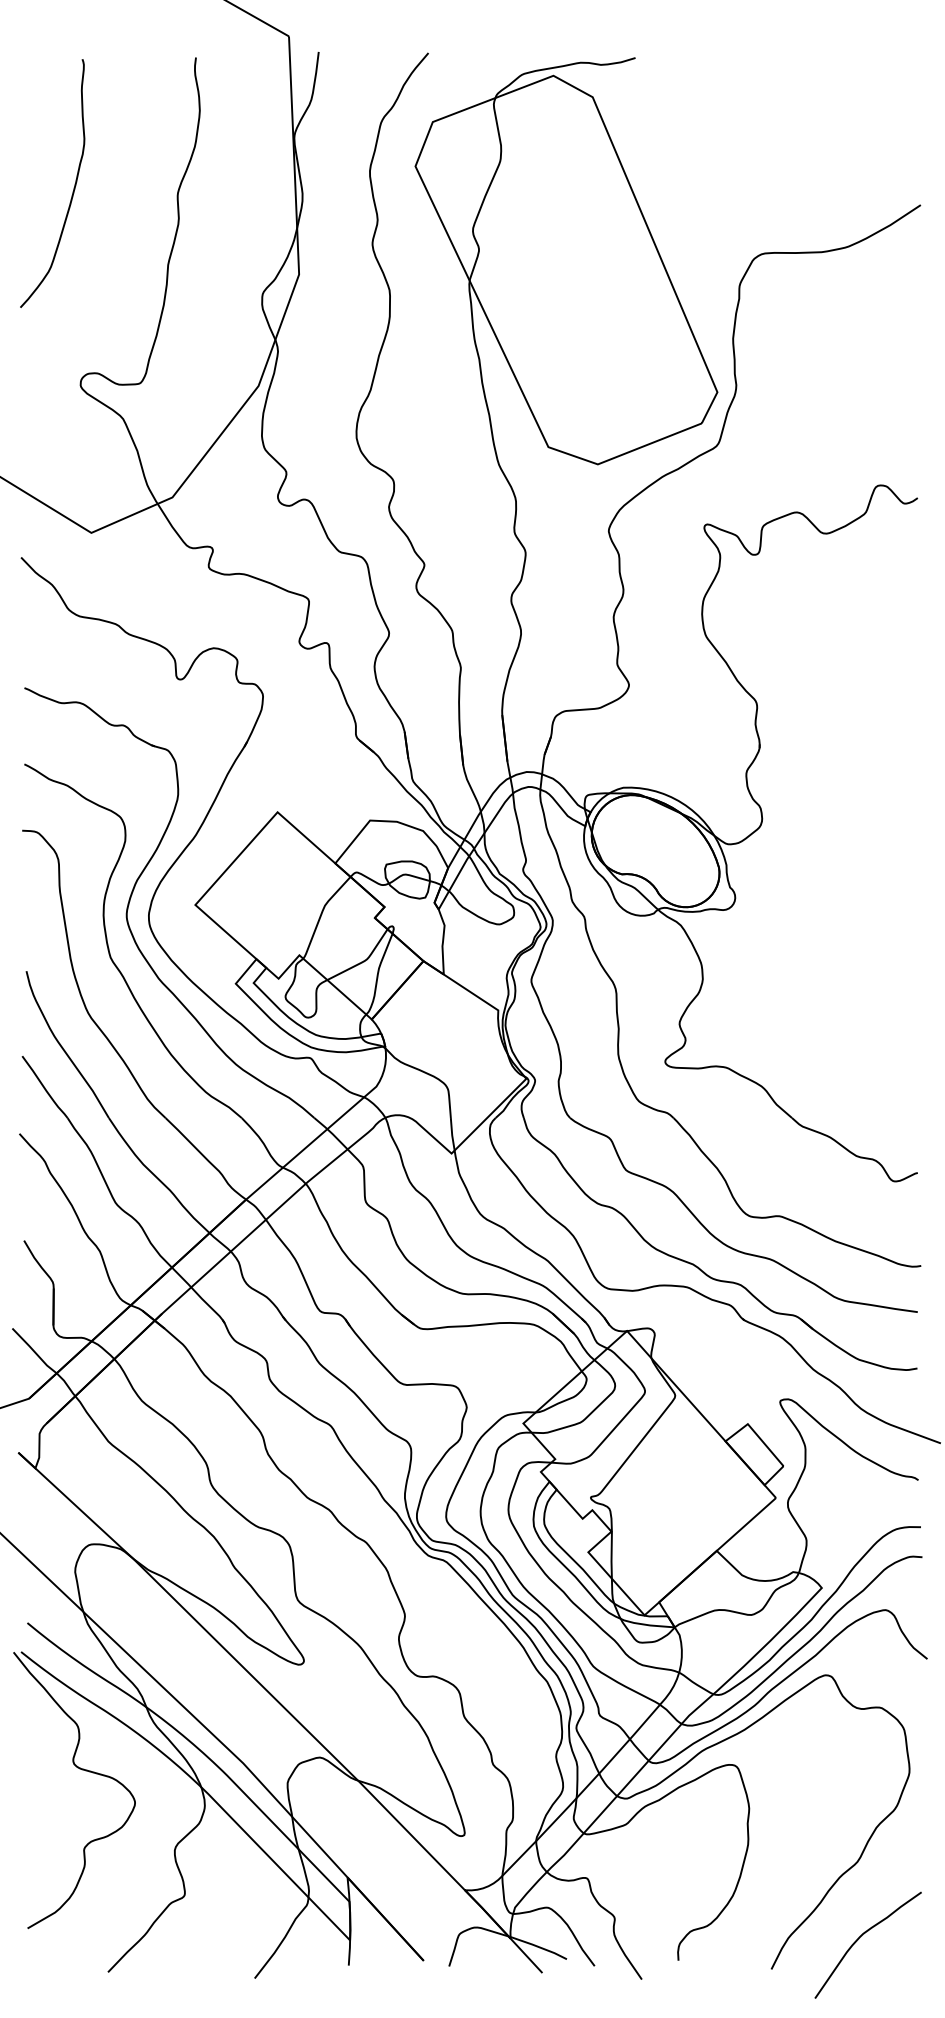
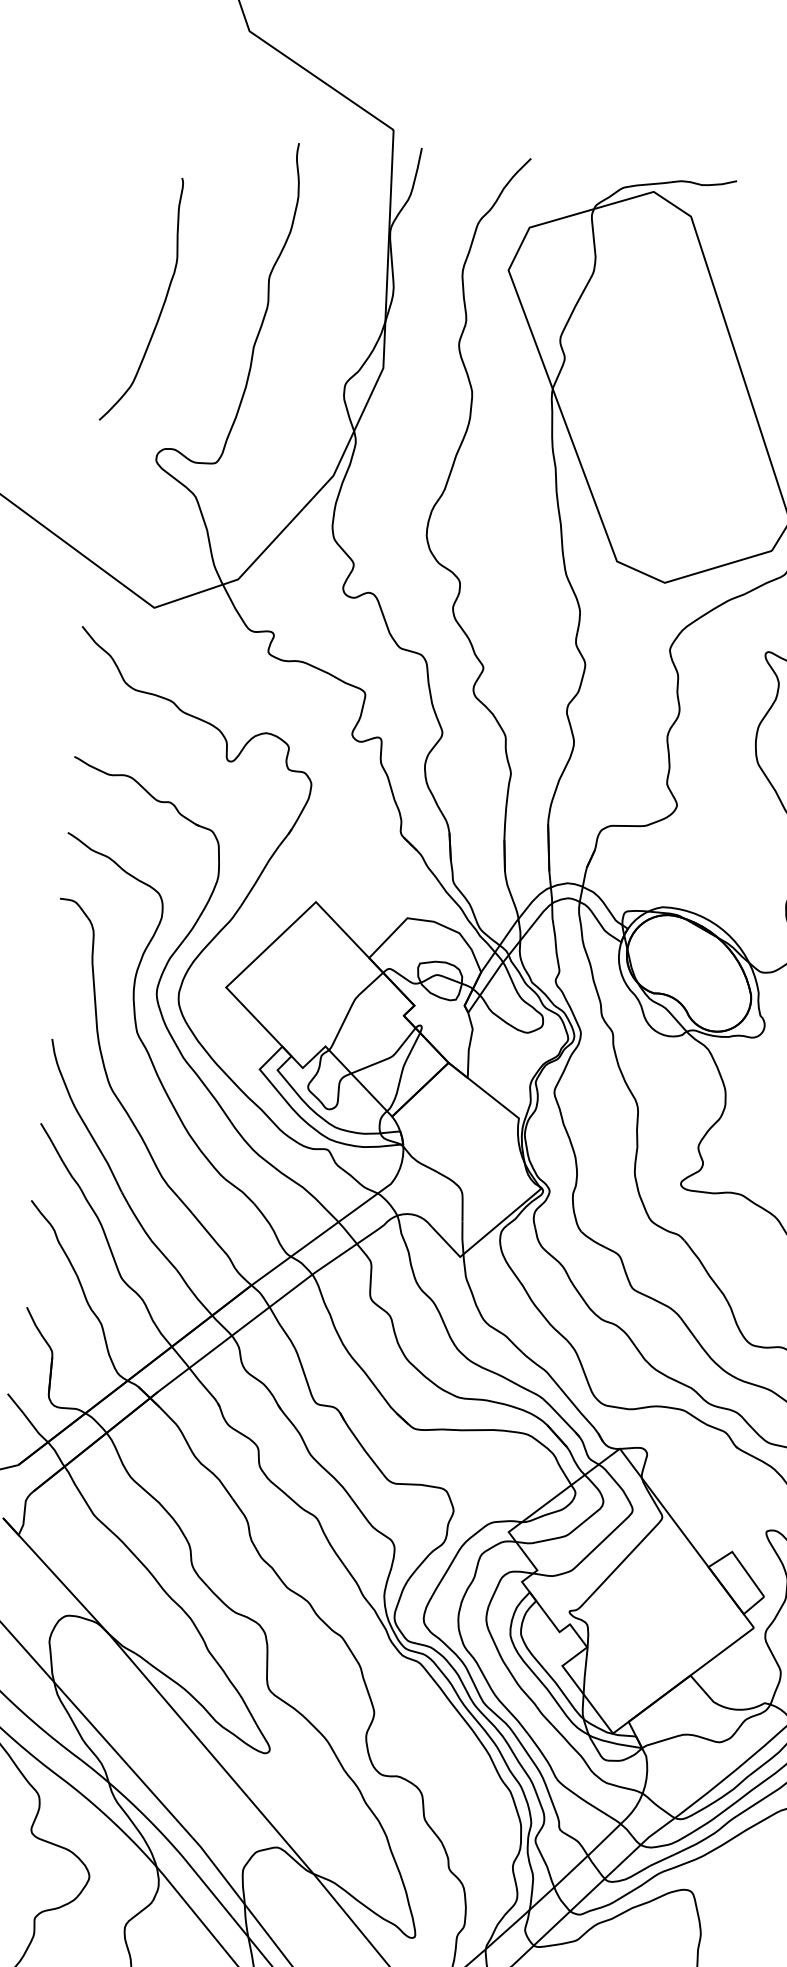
curve: (73, 187) -> (162, 305), moved

